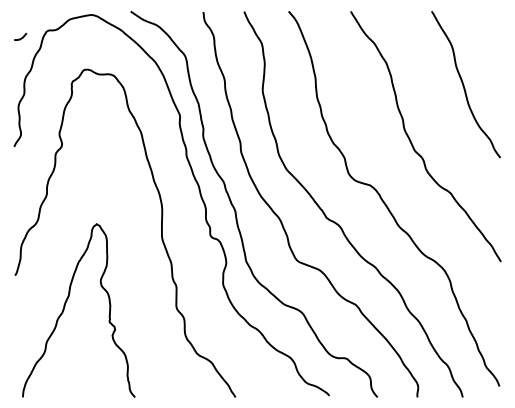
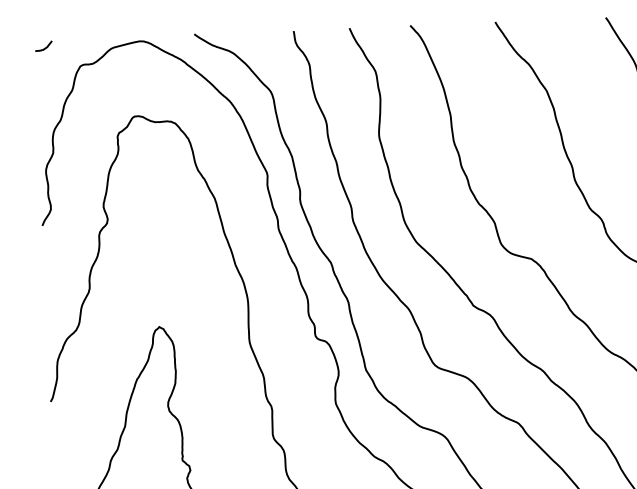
curve: (21, 37) -> (45, 47), moved

